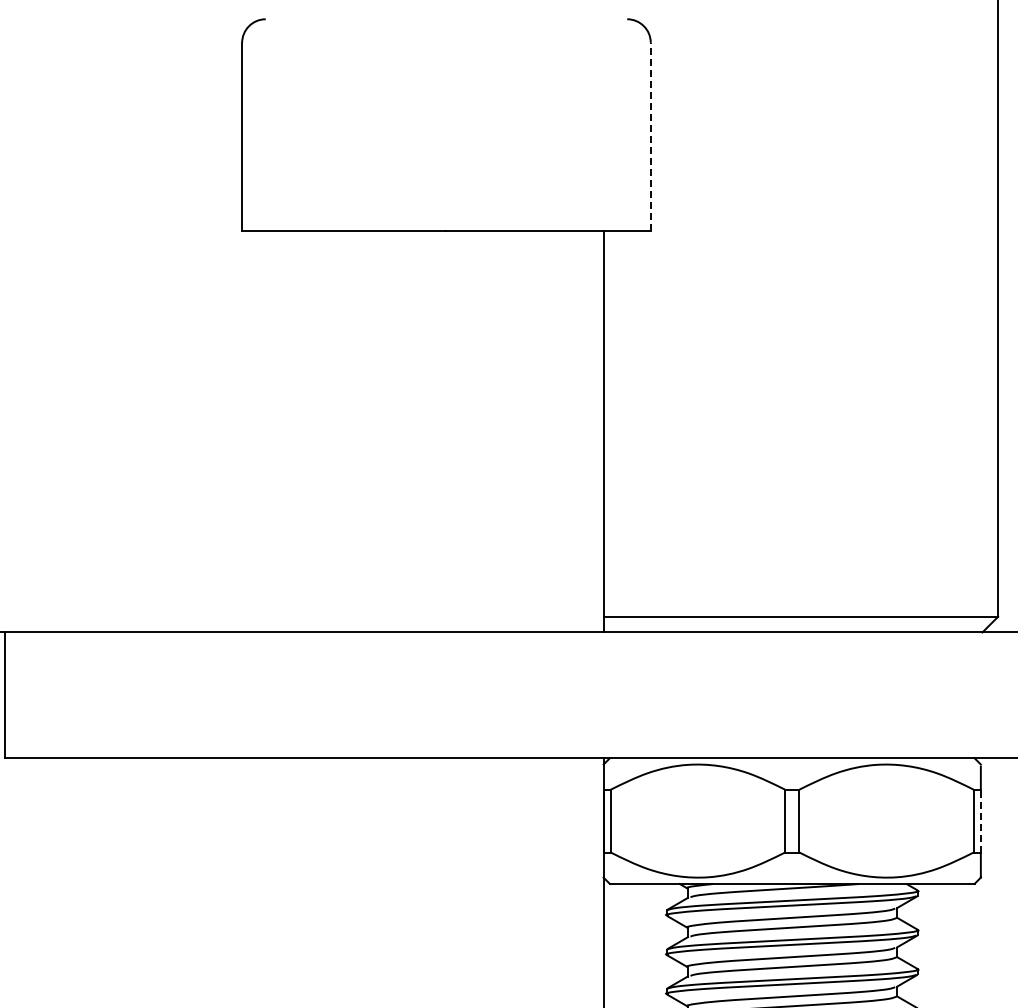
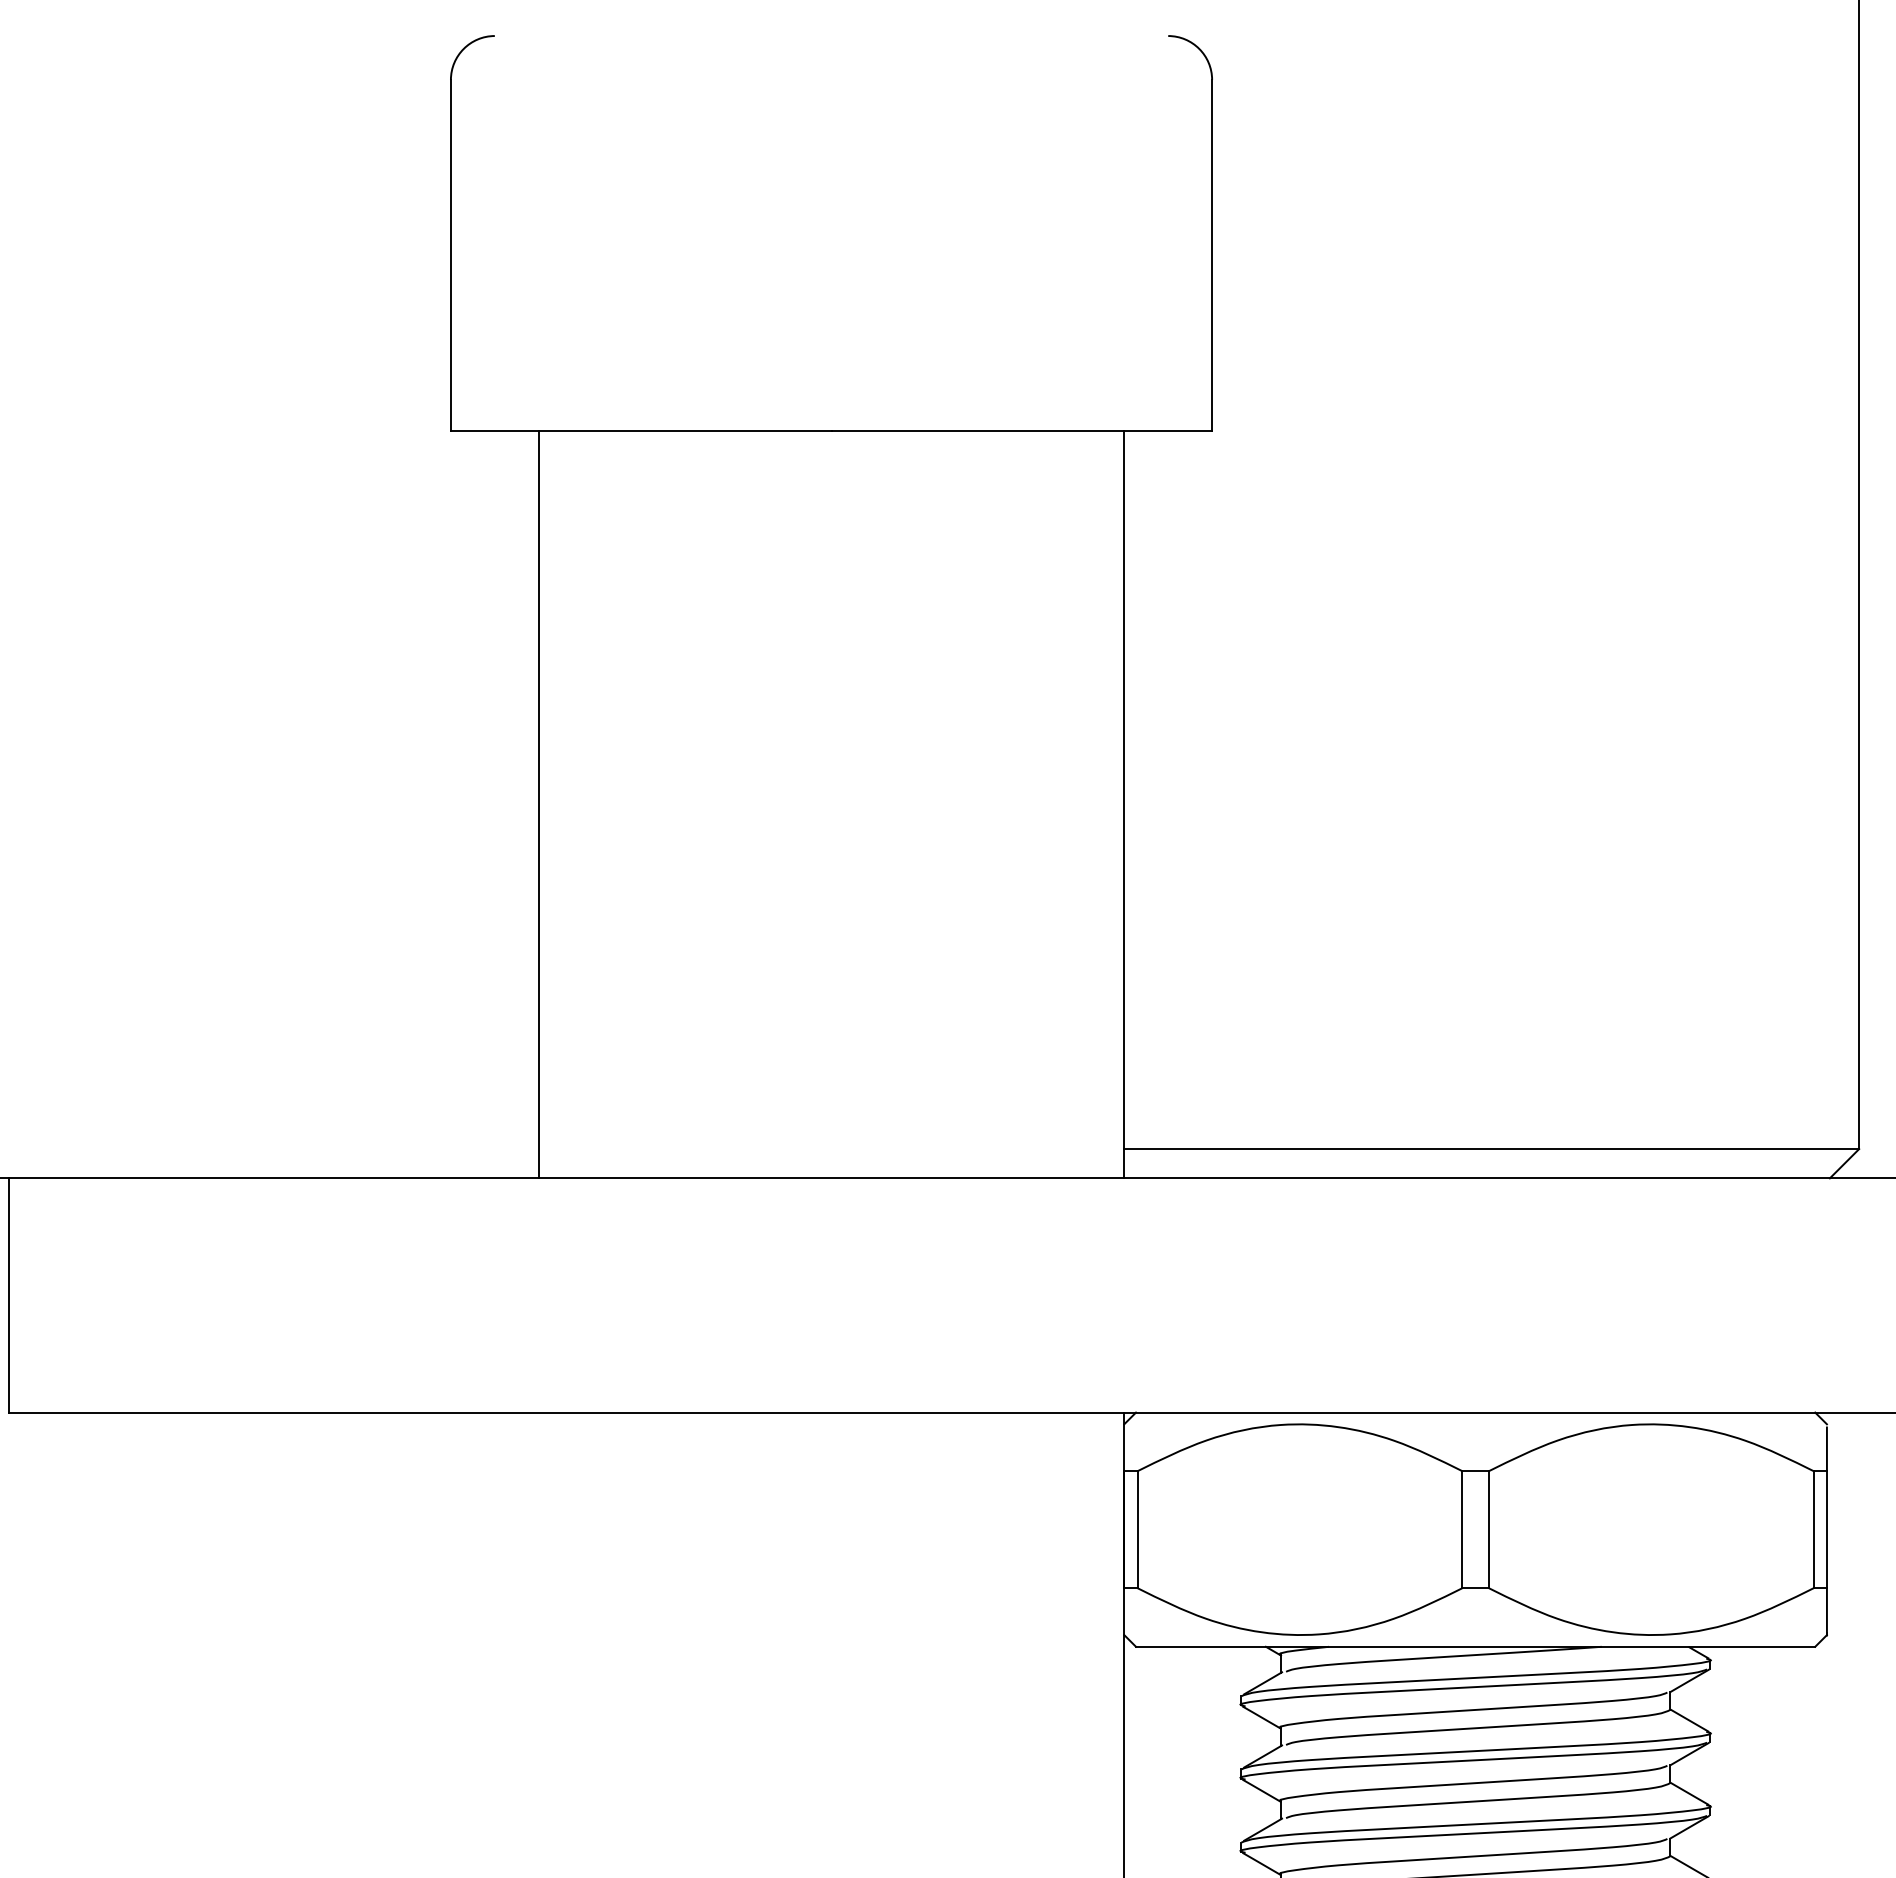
line: (650, 136) -> (1211, 254), dashed -> solid
line: (289, 431) -> (539, 803), added
line: (980, 820) -> (1826, 1528), dashed -> solid

